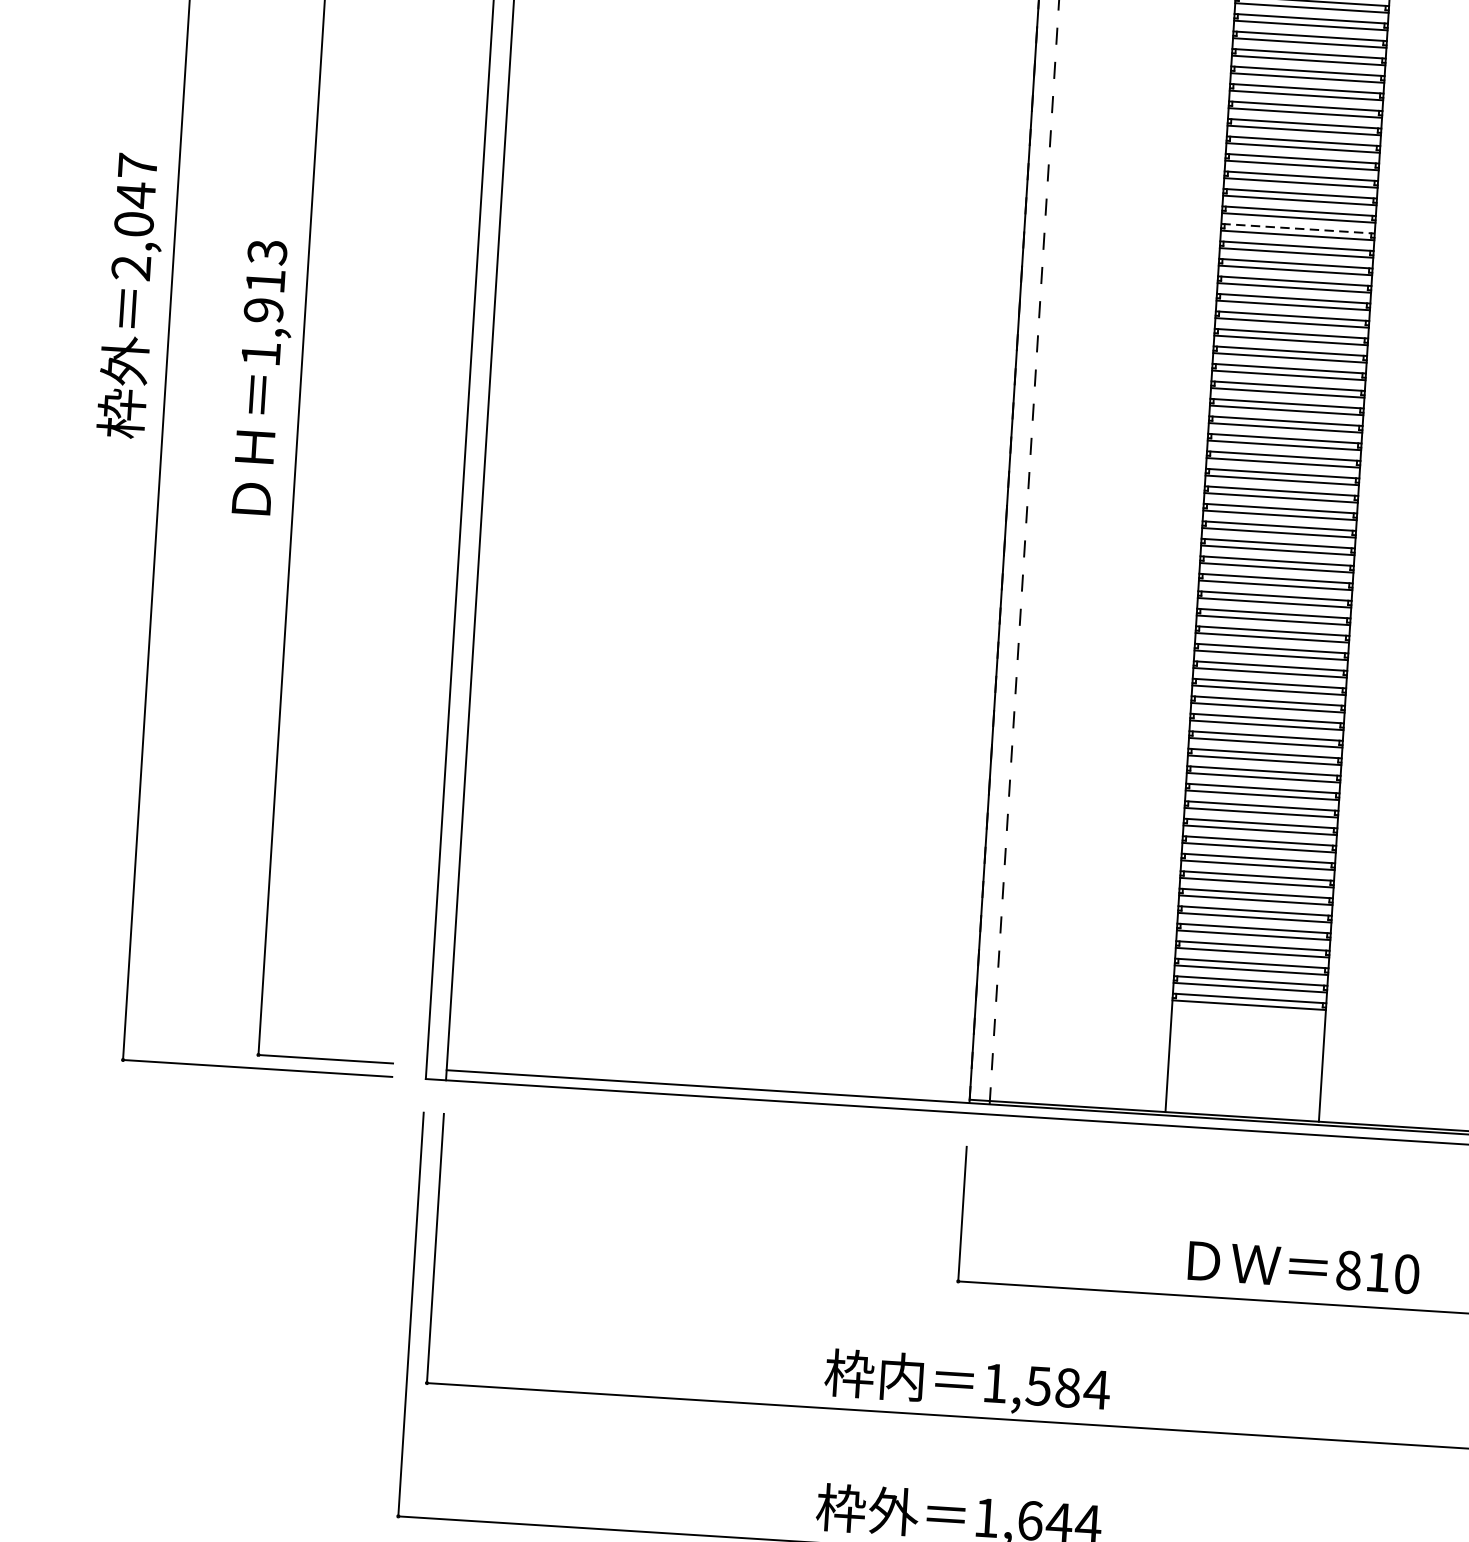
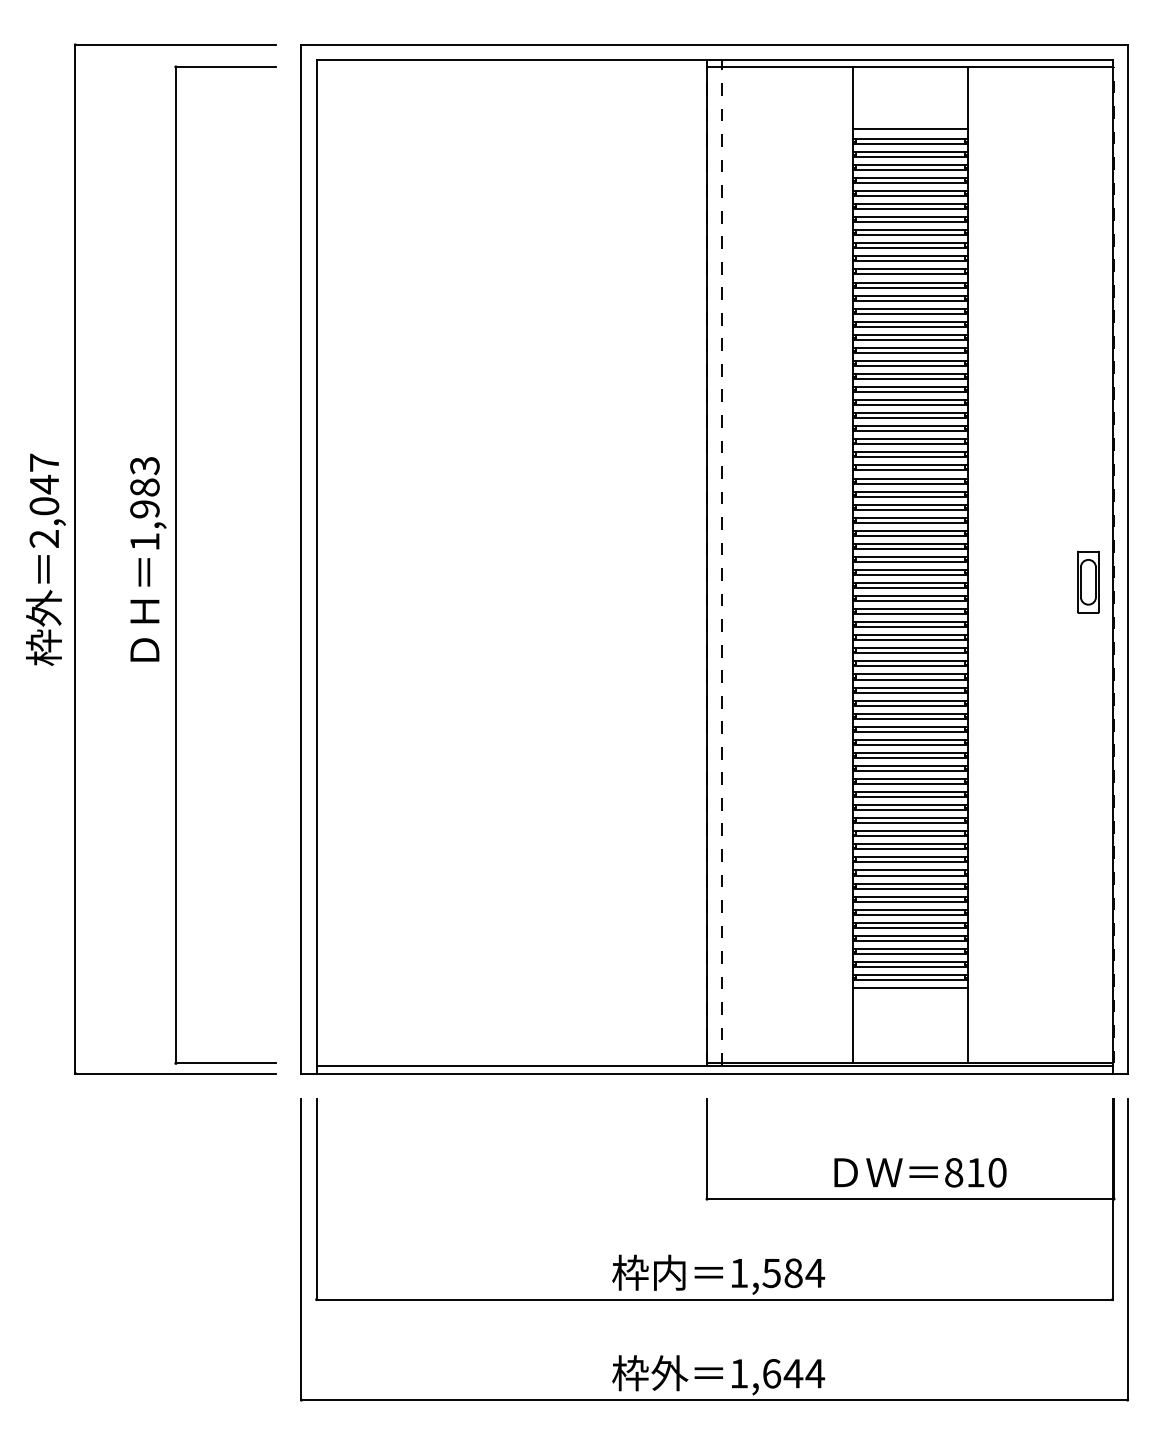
line: (1299, 229) -> (911, 400), dashed -> solid
text: (265, 281) -> (144, 487), 1,913 -> 1,983
text: (131, 295) -> (45, 559), moved
line: (1248, 1016) -> (910, 988), added
text: (1303, 1267) -> (920, 1172), moved

